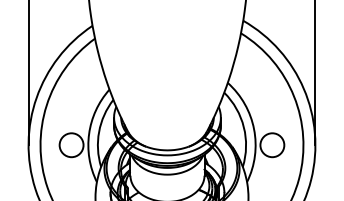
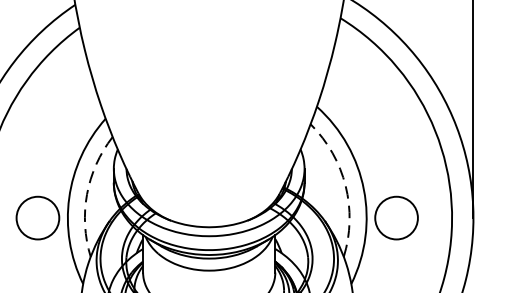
arc: (243, 127) -> (344, 186), solid -> dashed
arc: (99, 131) -> (87, 193), solid -> dashed

